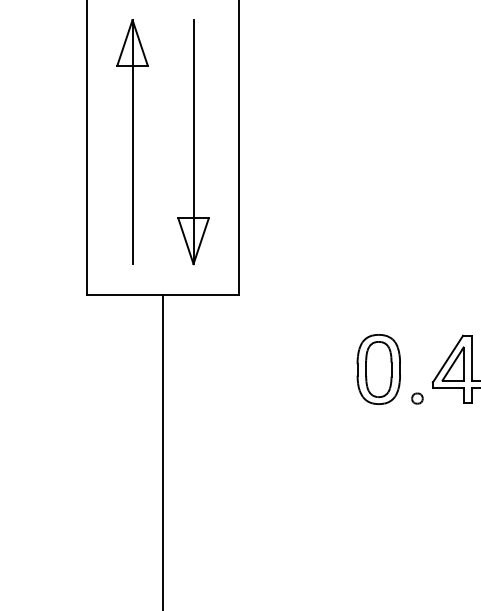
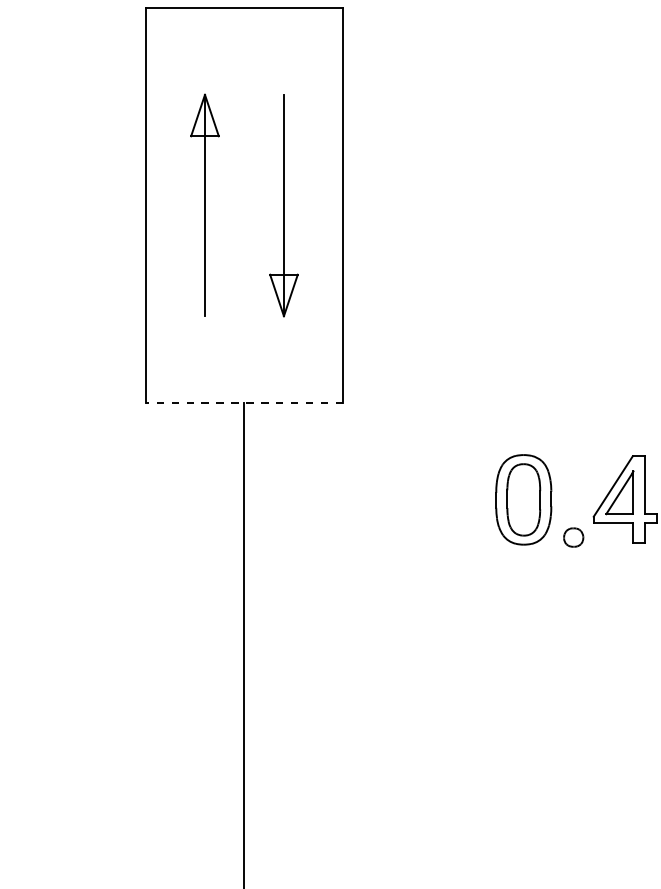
part: (132, 141) -> (204, 204), size x0.7
part: (193, 142) -> (283, 205), size x0.7
line: (163, 294) -> (244, 402), solid -> dashed
part: (417, 398) -> (573, 537), size x1.4

